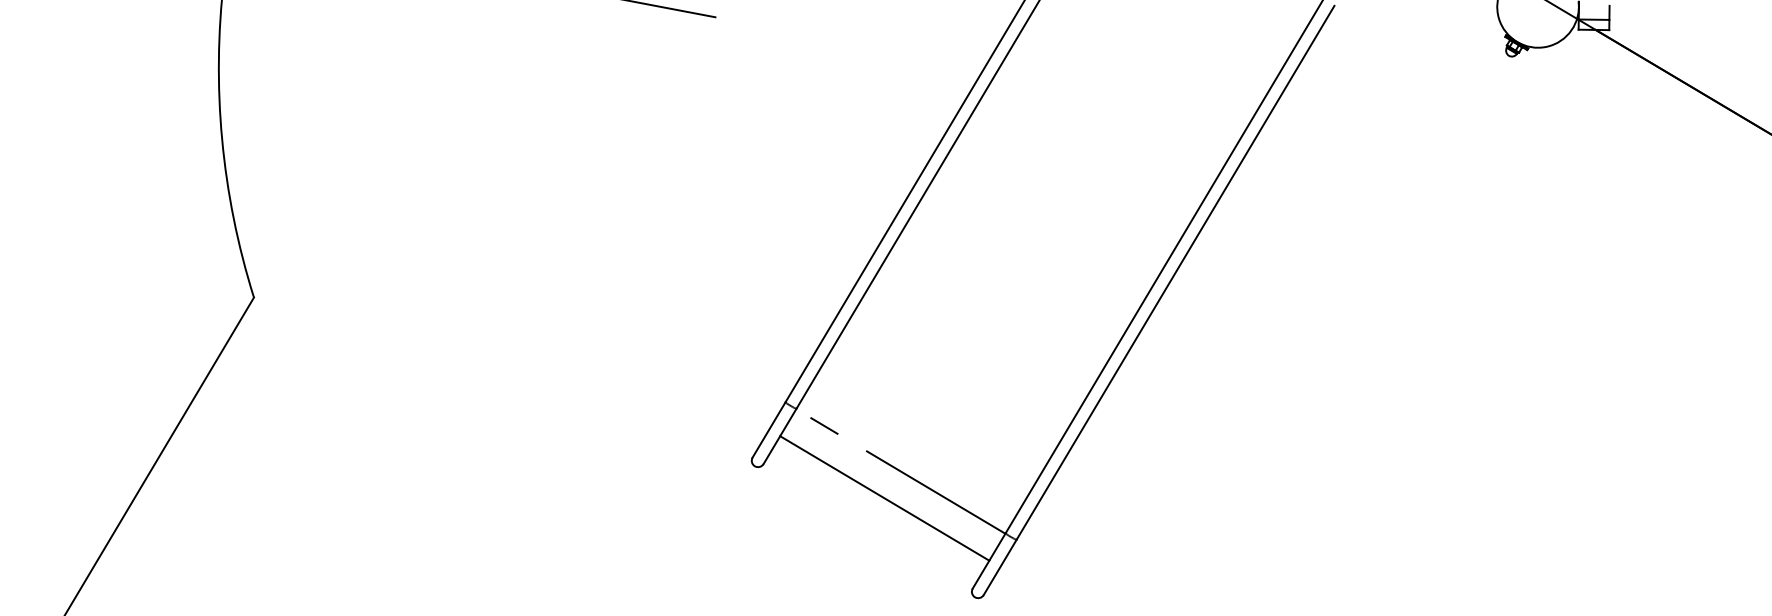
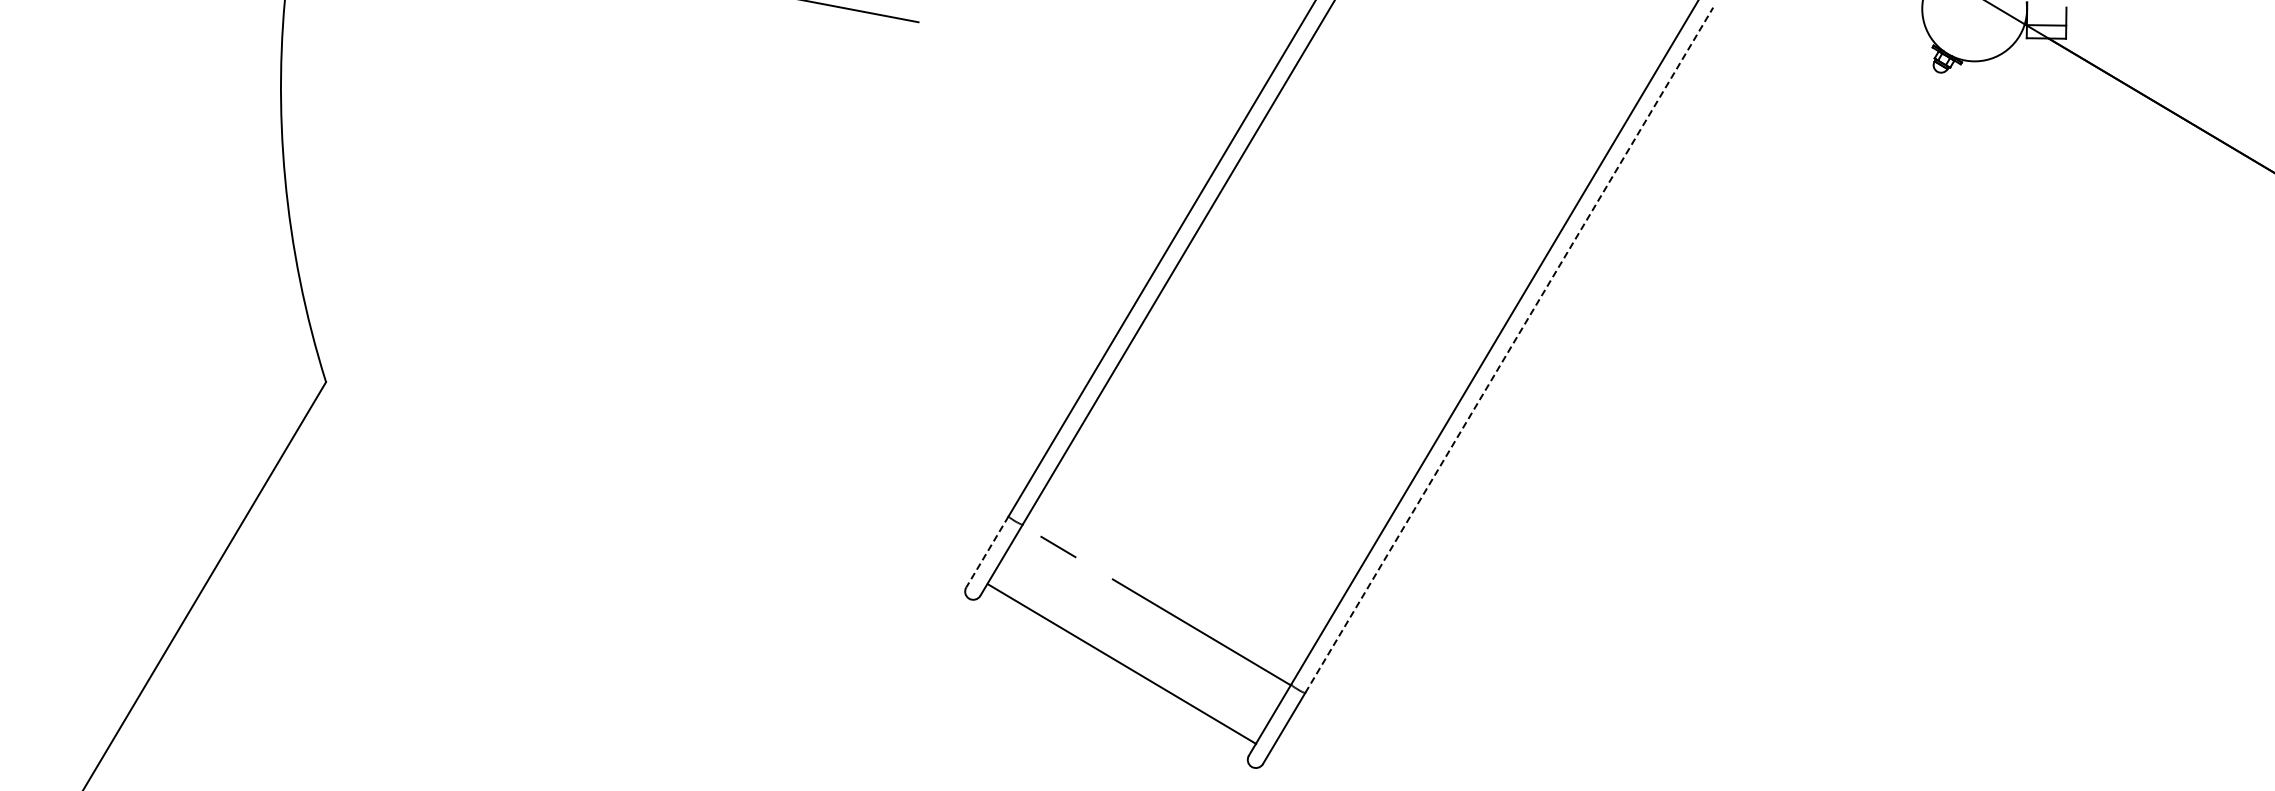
line: (1175, 272) -> (1509, 350), solid -> dashed
line: (769, 430) -> (987, 552), solid -> dashed
line: (884, 498) -> (1121, 663), moved

